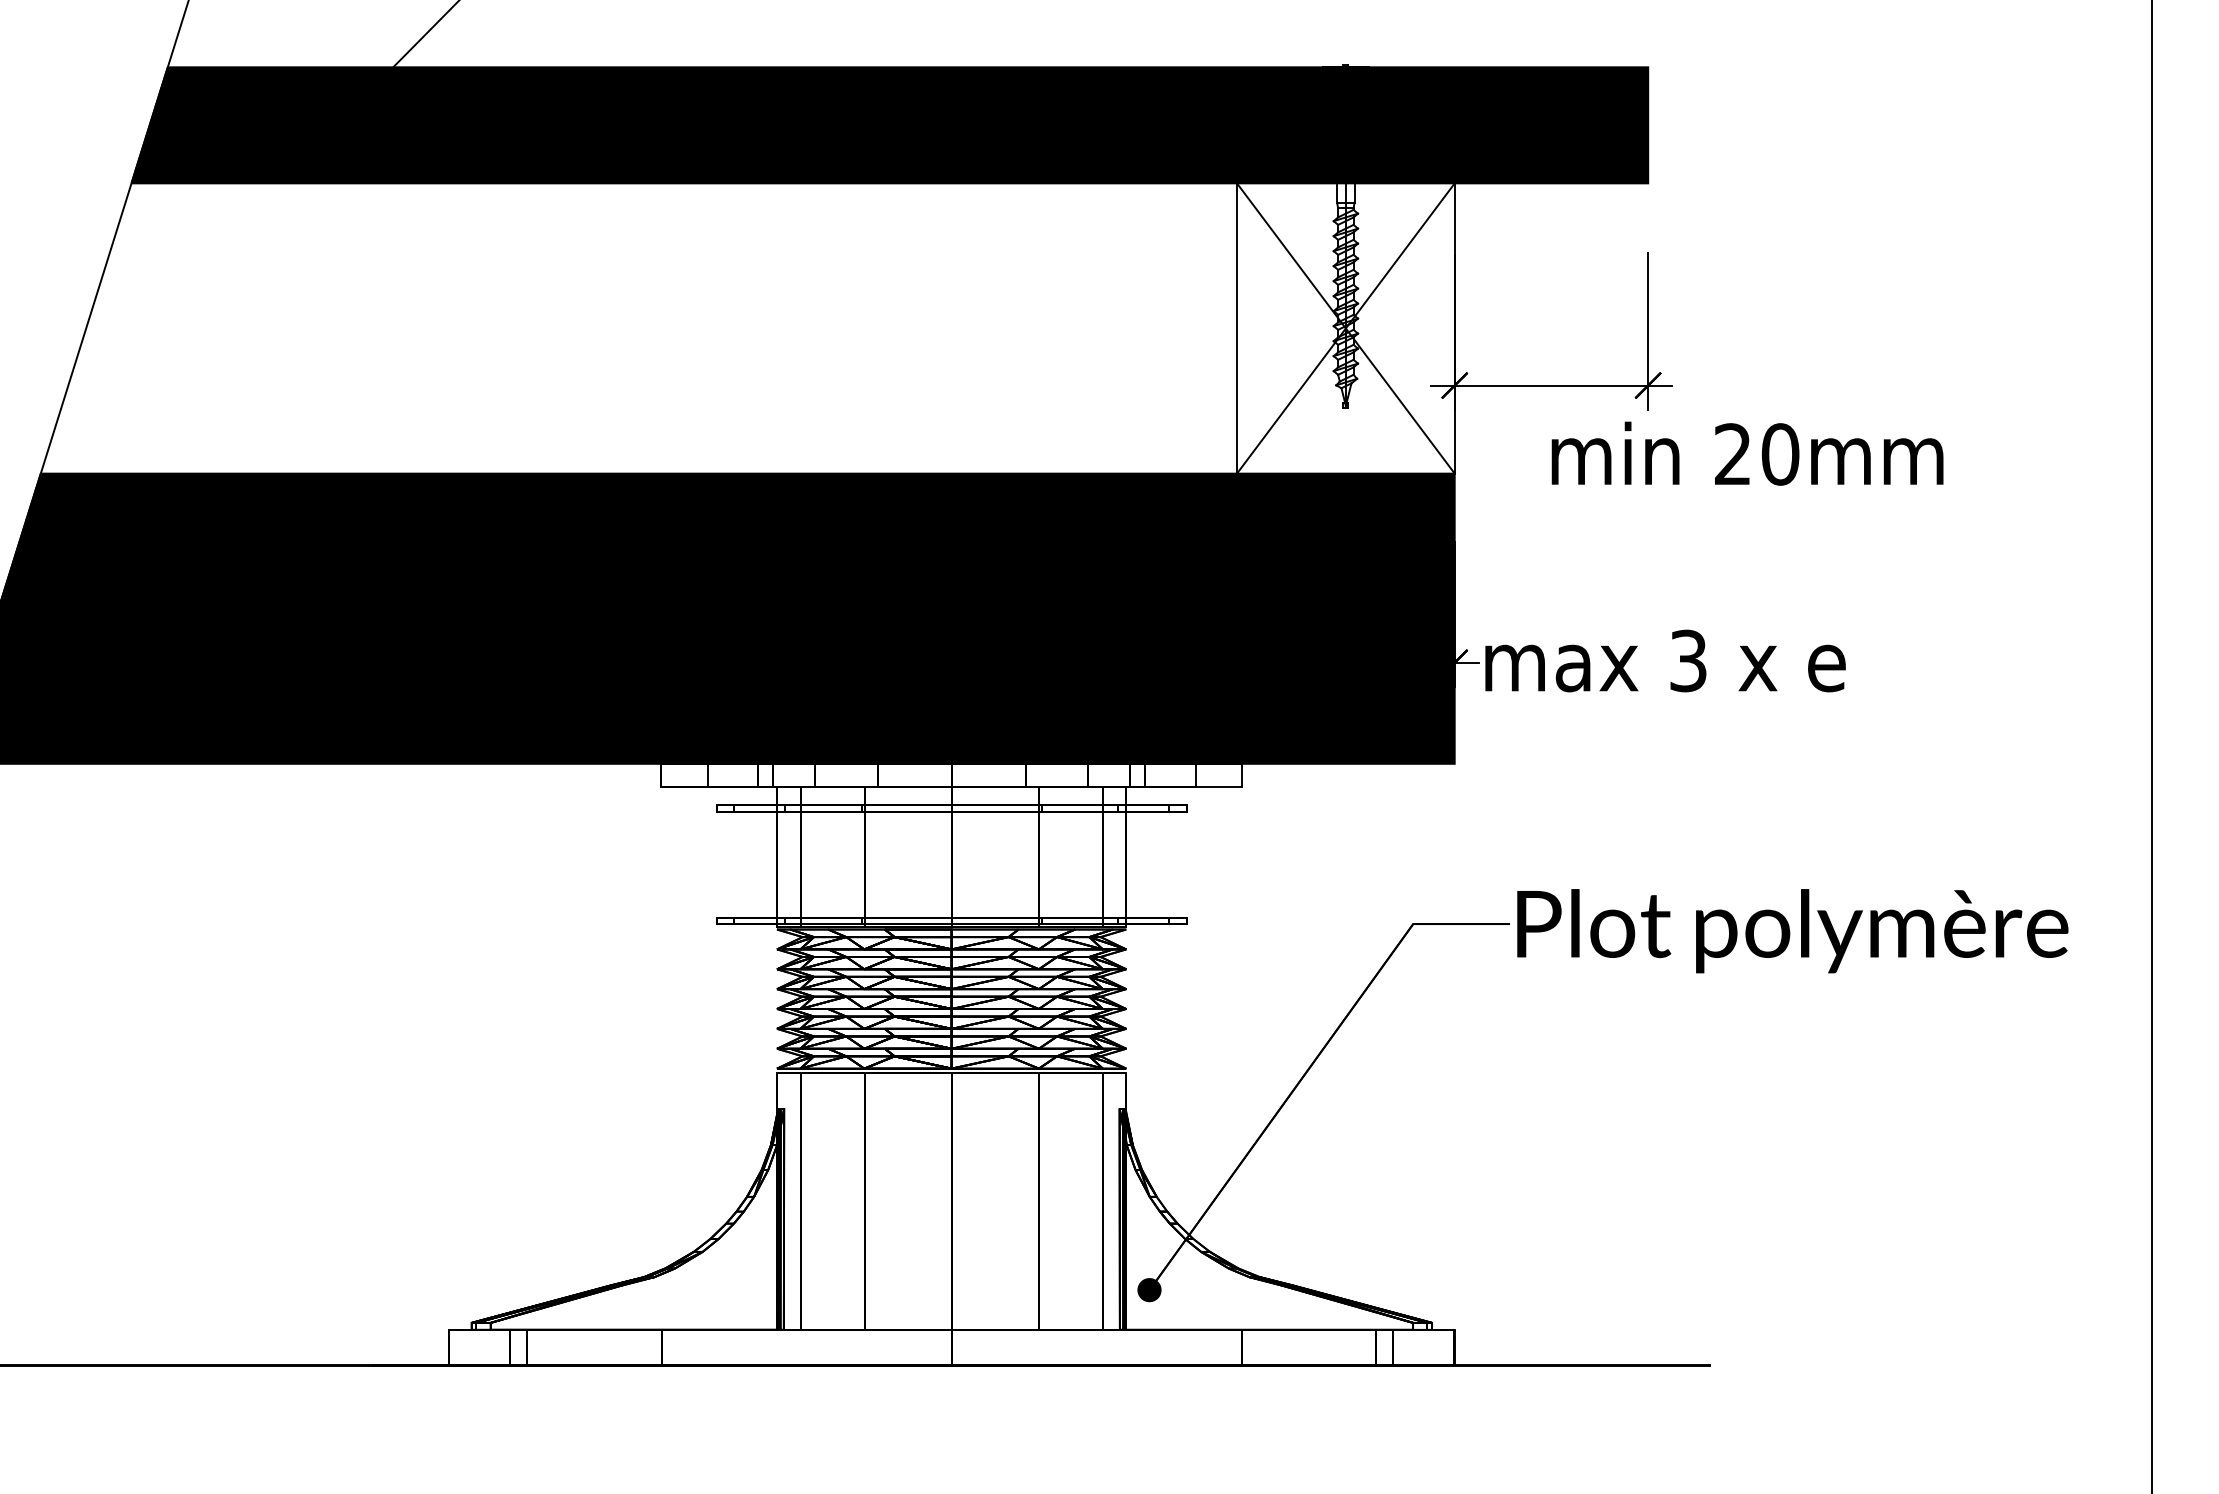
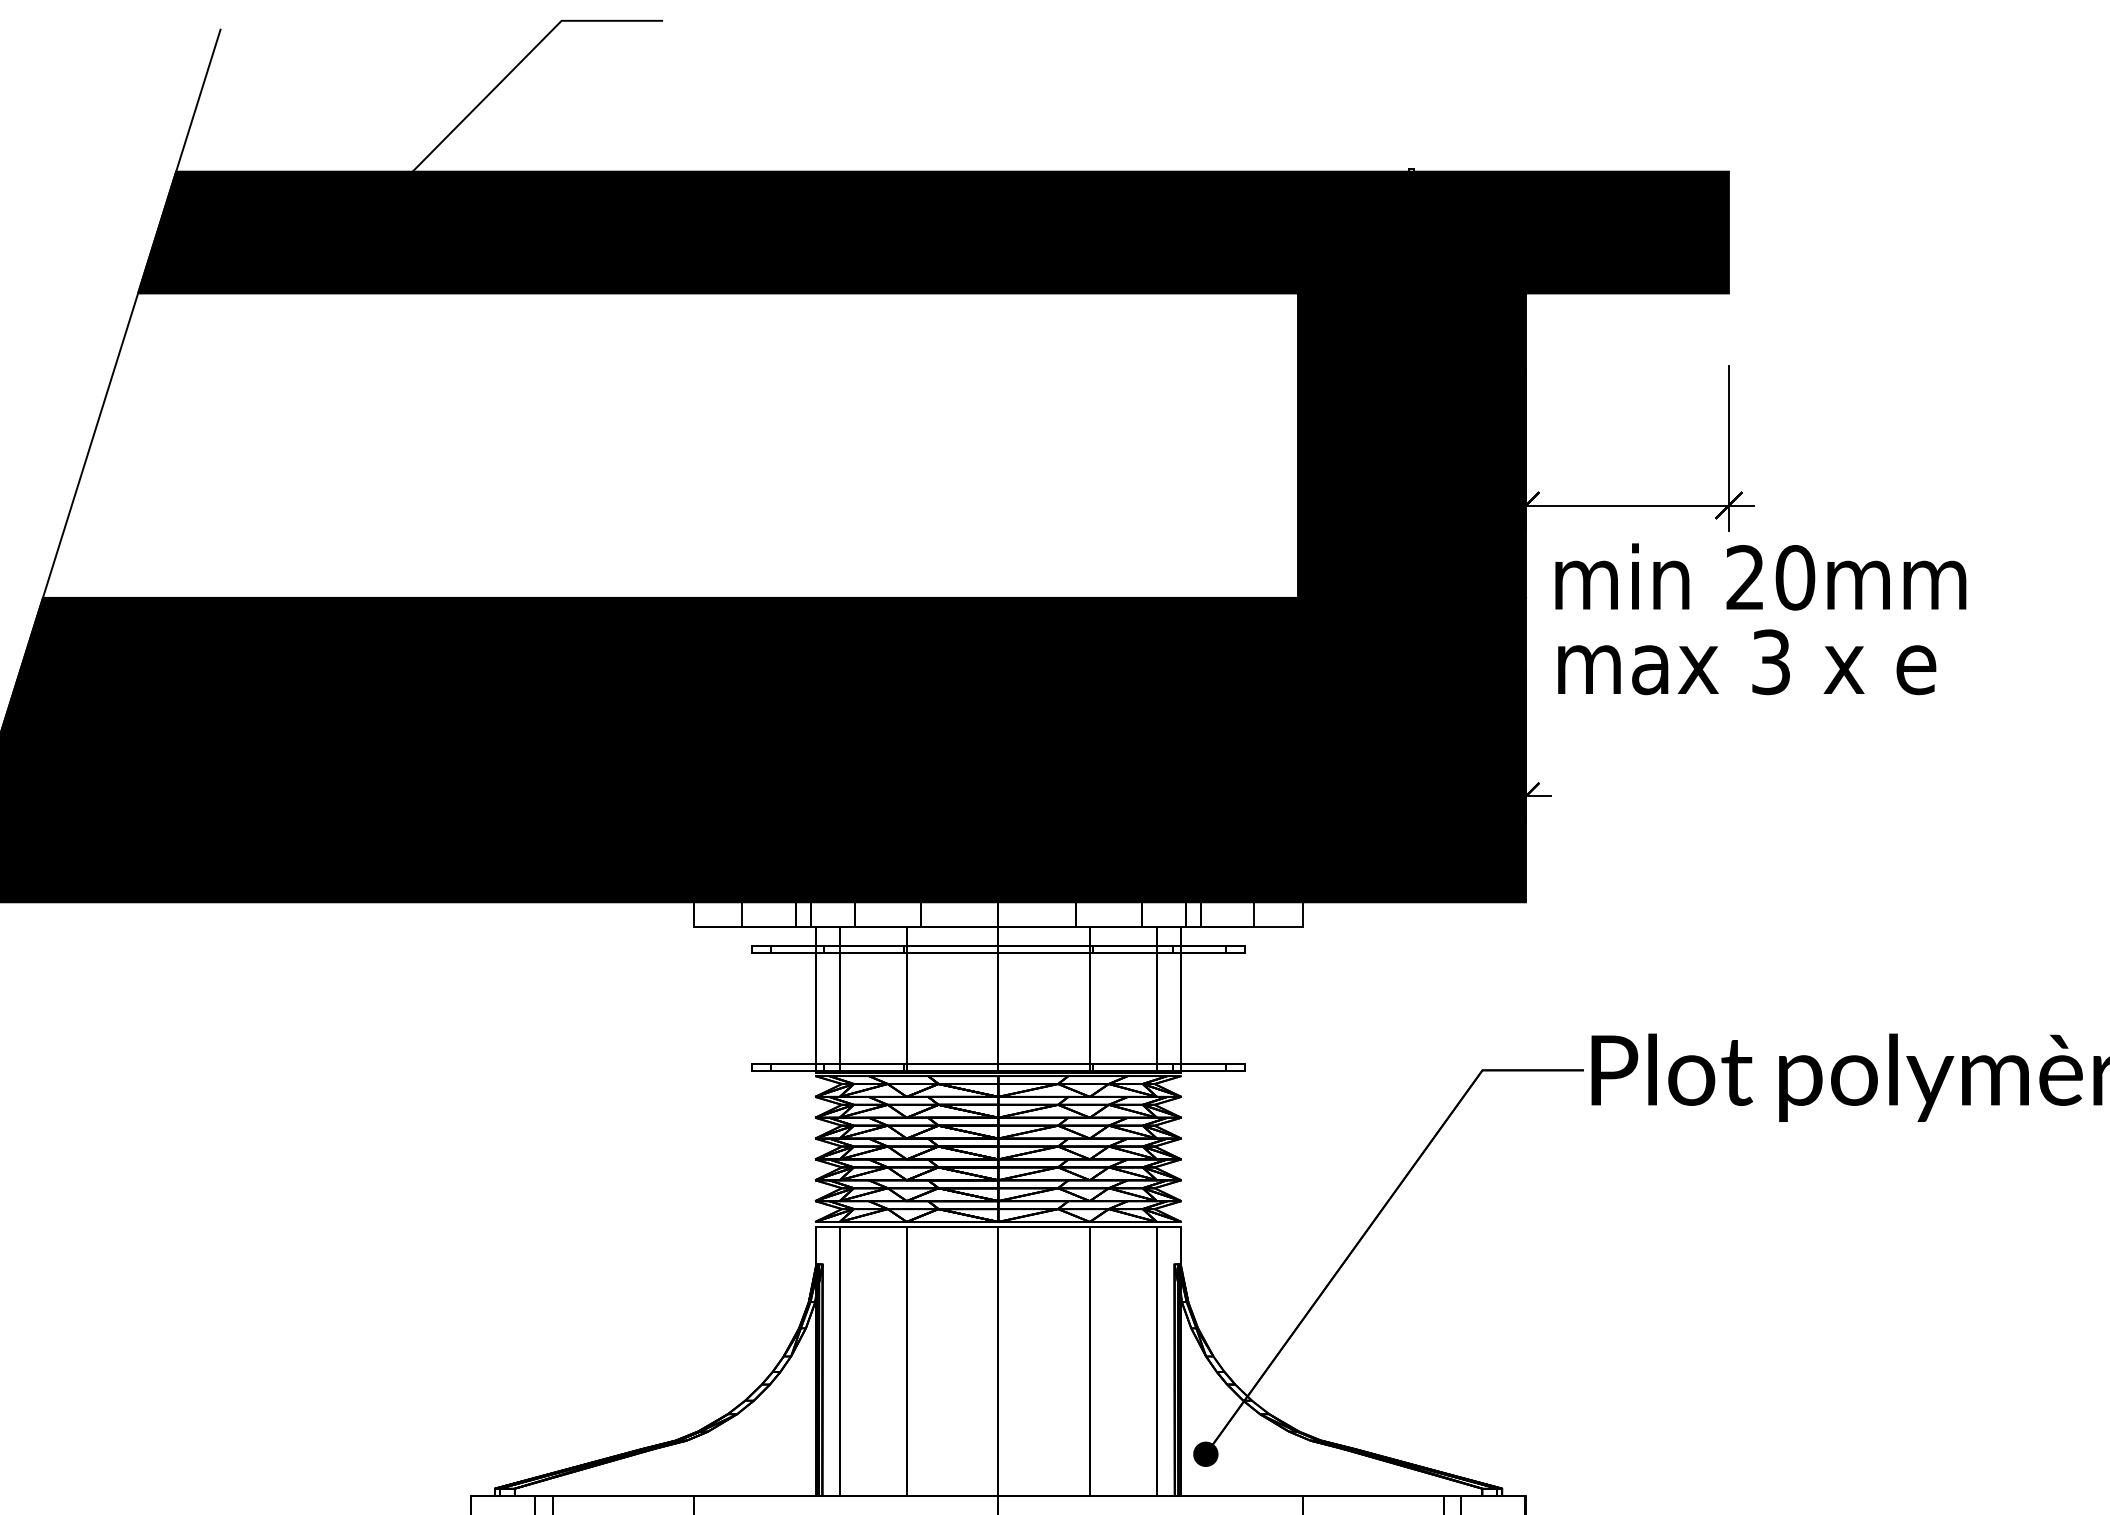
fill: (1345, 328) -> (1411, 445), added
text: (1747, 453) -> (1760, 576), moved
text: (1665, 660) -> (1747, 661), moved

